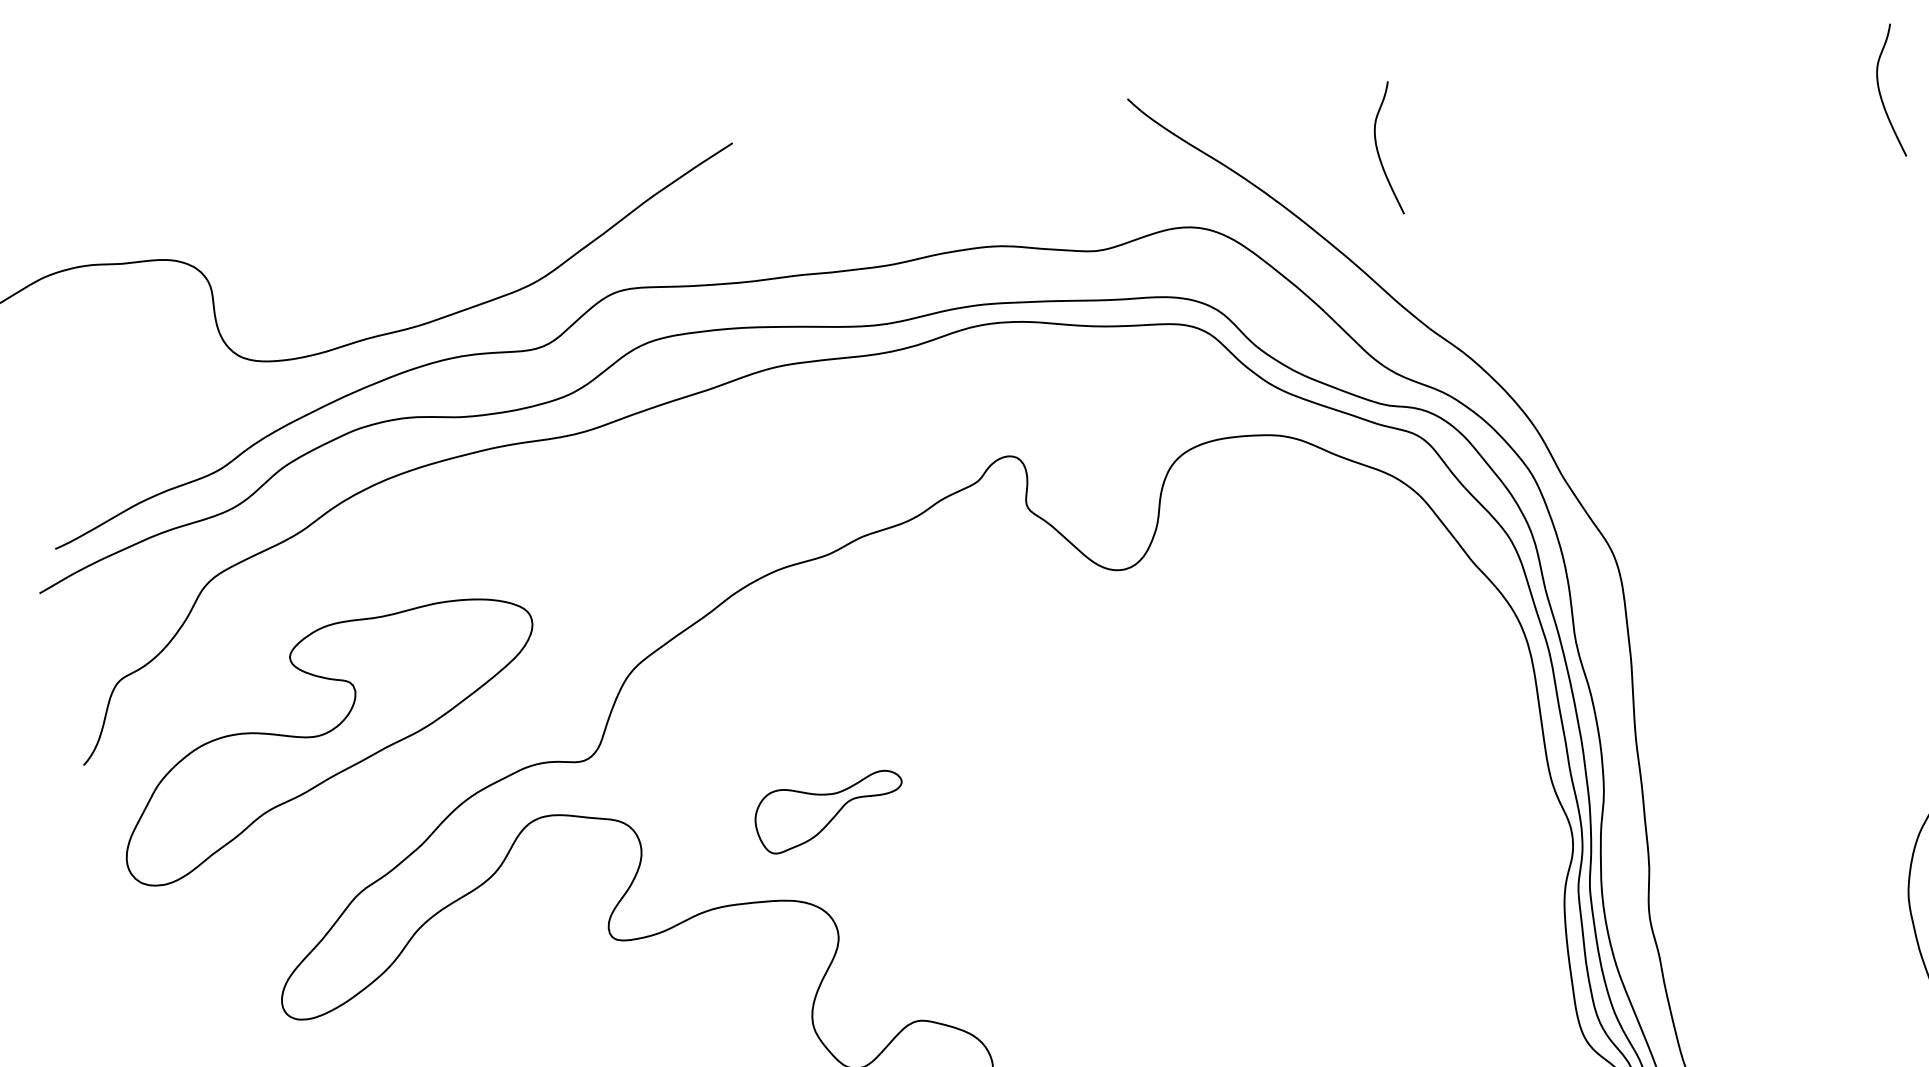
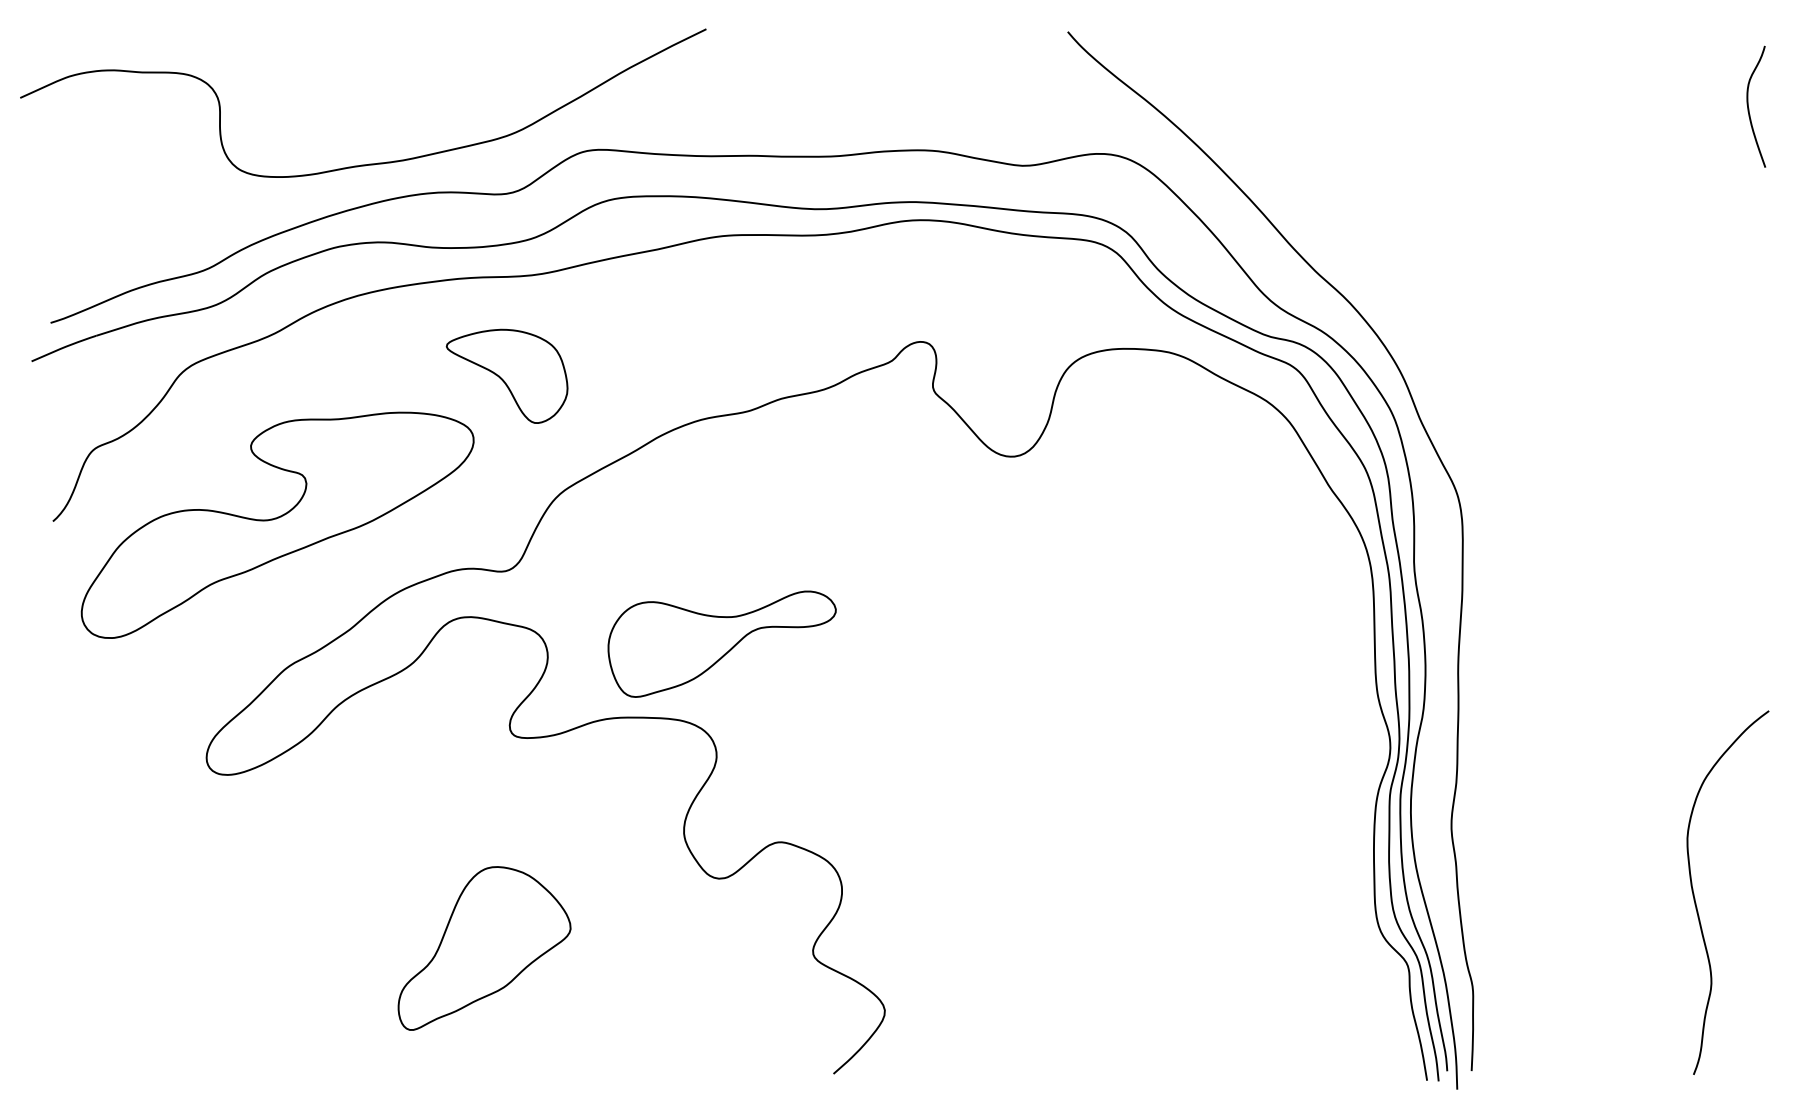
curve: (1379, 151) -> (1289, 106), removed
part: (559, 547) -> (506, 375), added
part: (829, 811) -> (721, 643), size x1.67

